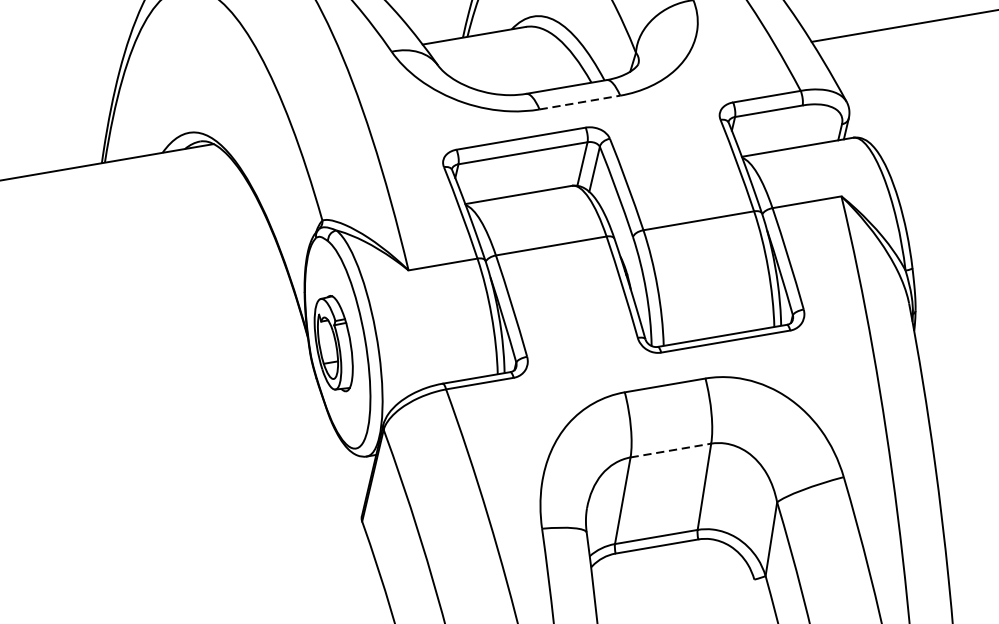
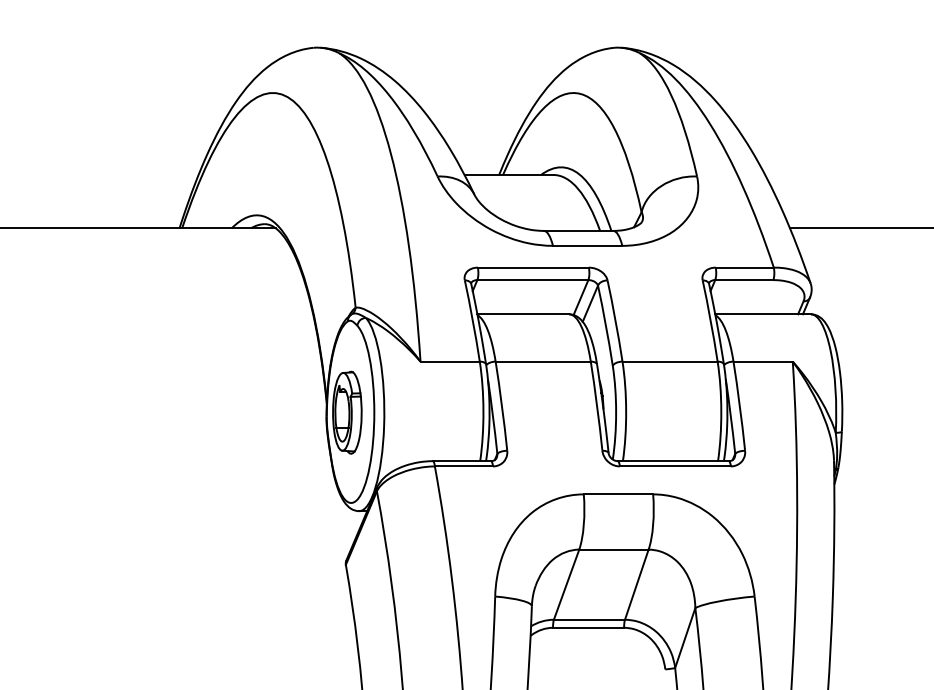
line: (579, 102) -> (587, 245), dashed -> solid
line: (670, 450) -> (613, 549), dashed -> solid

